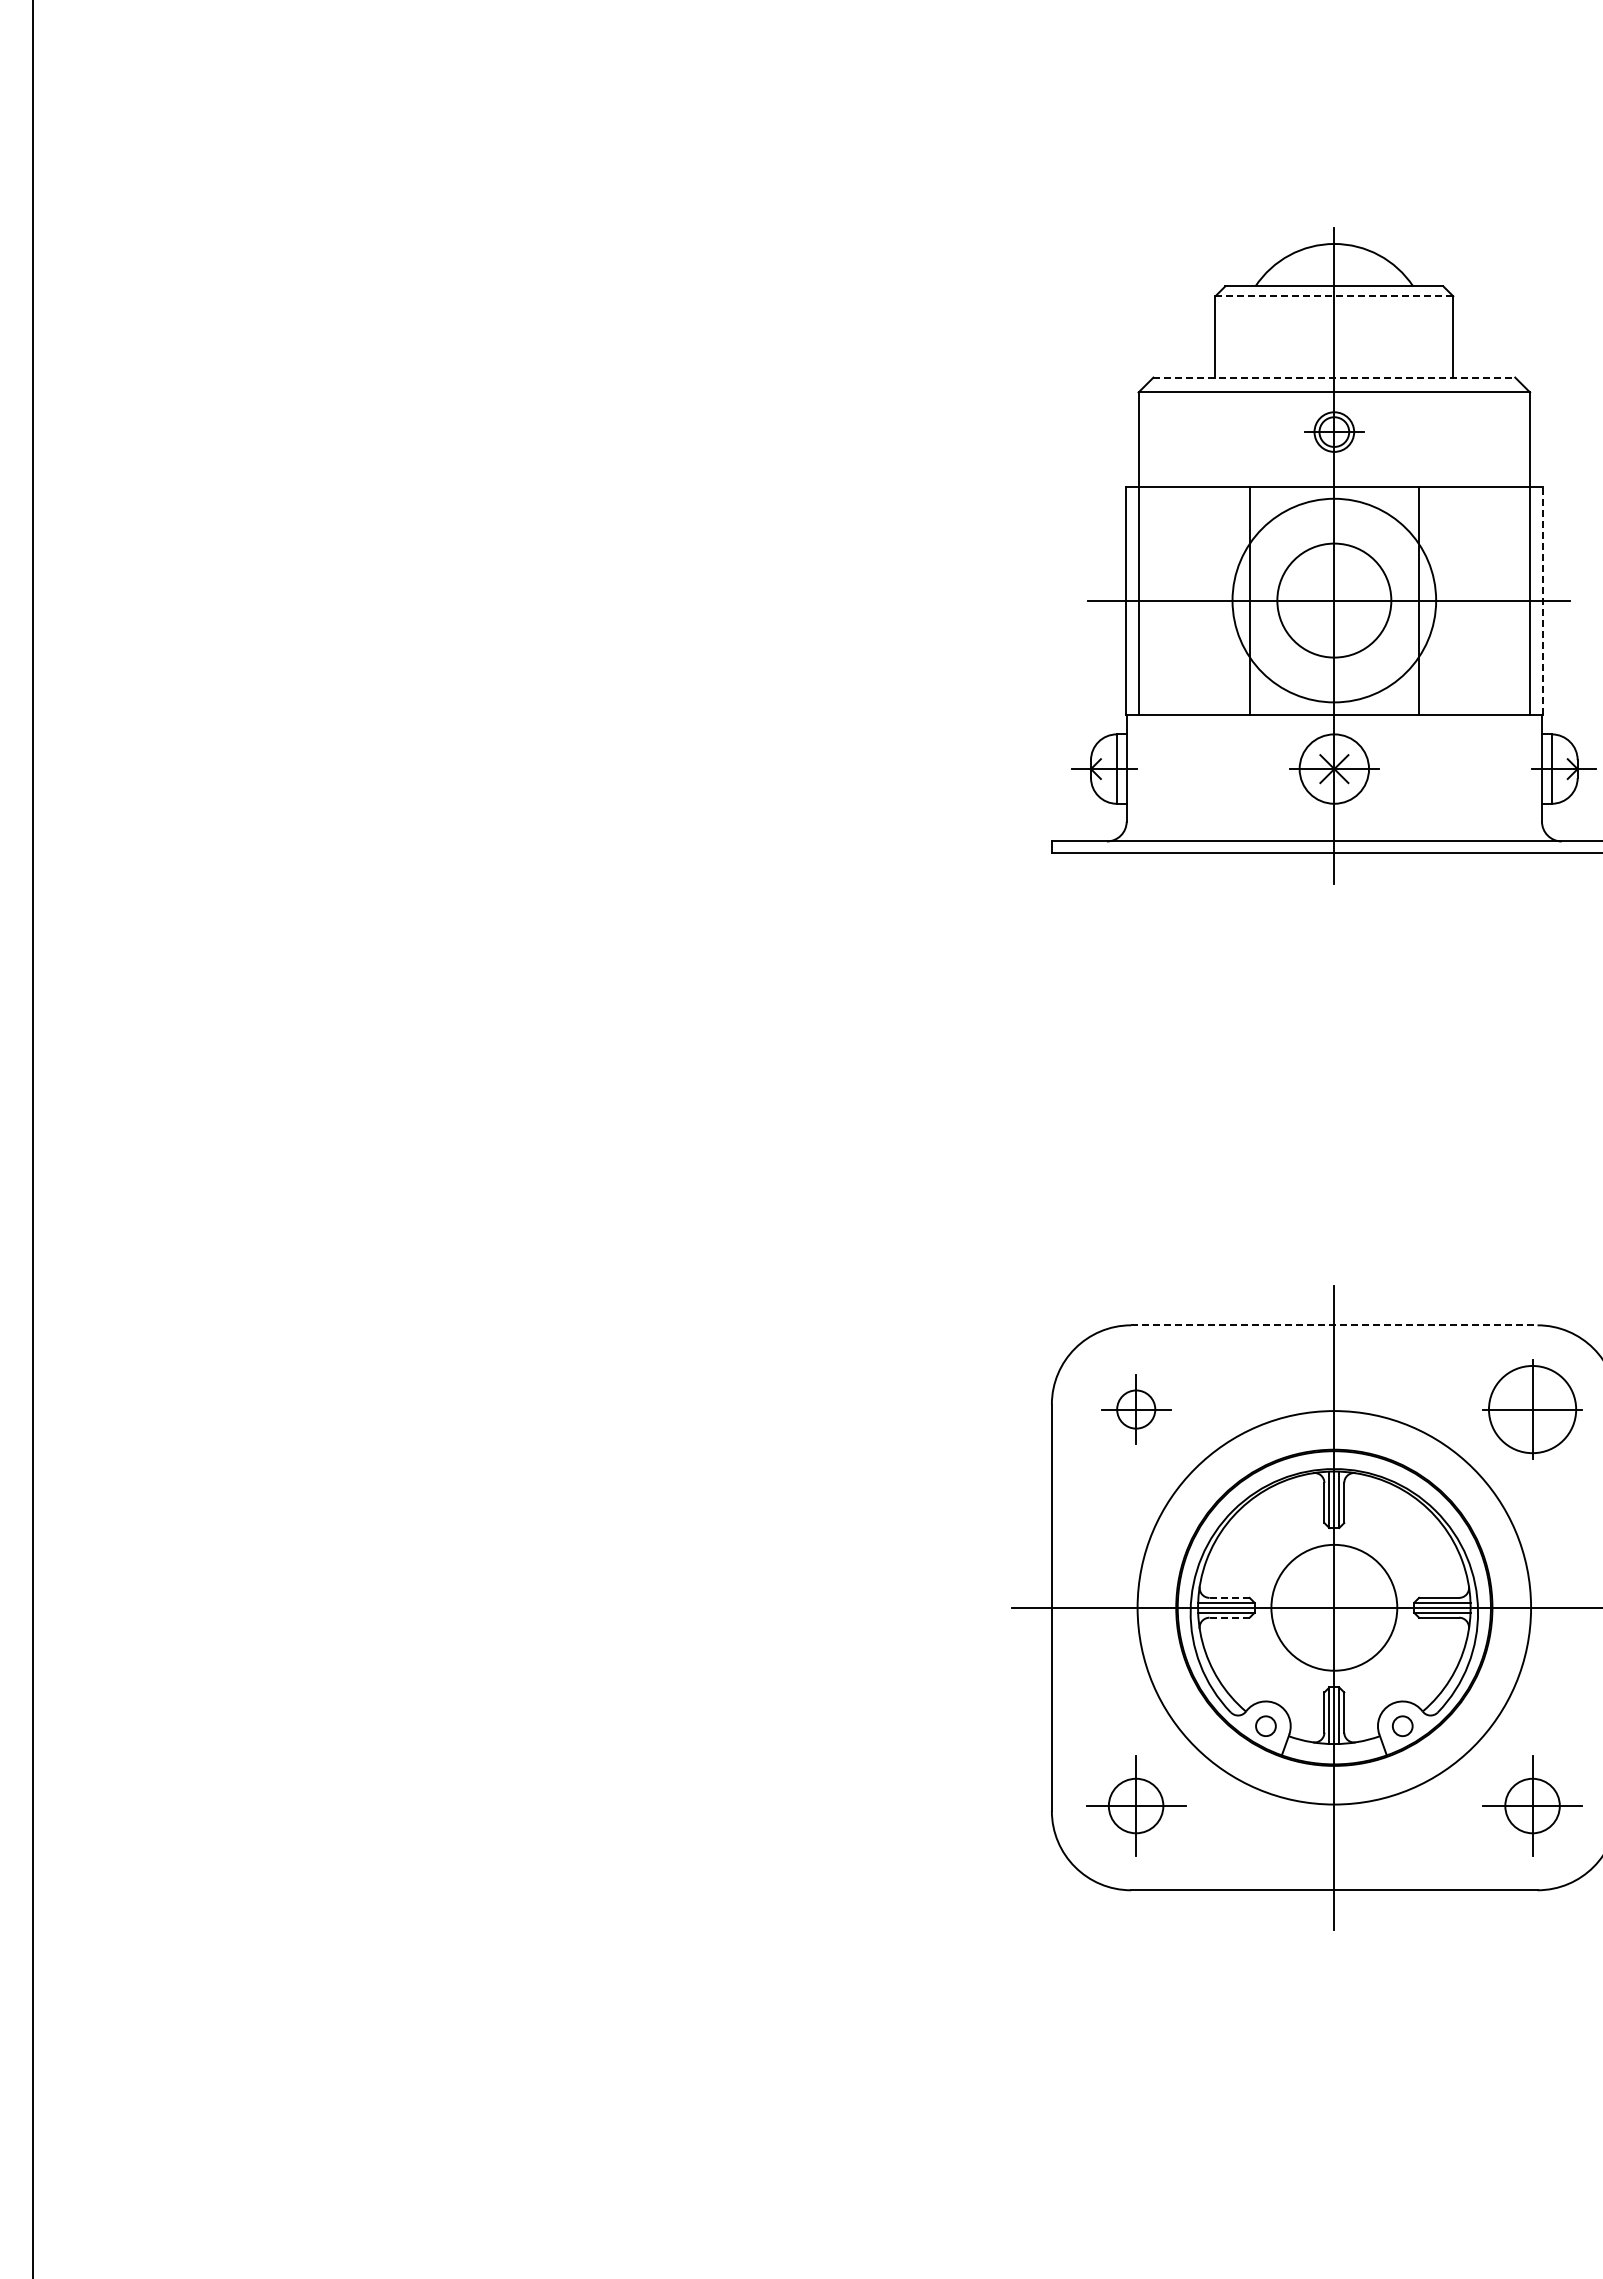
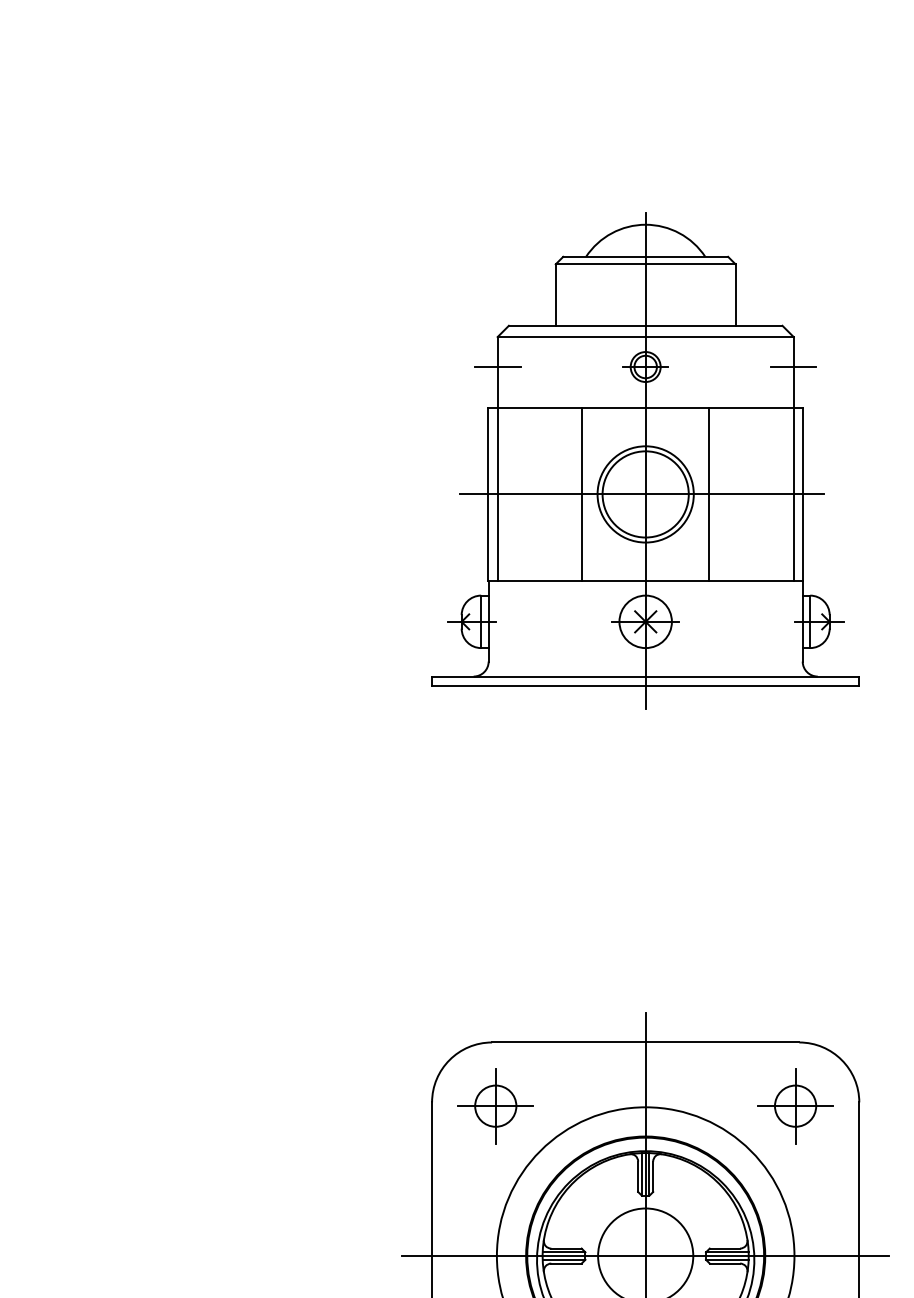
line: (1334, 296) -> (645, 264), dashed -> solid
line: (1334, 377) -> (645, 325), dashed -> solid
line: (1138, 432) -> (497, 367), added
line: (1529, 432) -> (793, 367), added
circle: (1333, 600) -> (645, 494), size x0.62
line: (1542, 600) -> (803, 494), dashed -> solid
line: (1334, 1325) -> (645, 1042), dashed -> solid
part: (1136, 1409) -> (496, 1106), size x1.43
circle: (1532, 1409) -> (795, 1106), size x0.62
line: (1230, 1597) -> (567, 1248), dashed -> solid
line: (1230, 1617) -> (567, 1263), dashed -> solid

